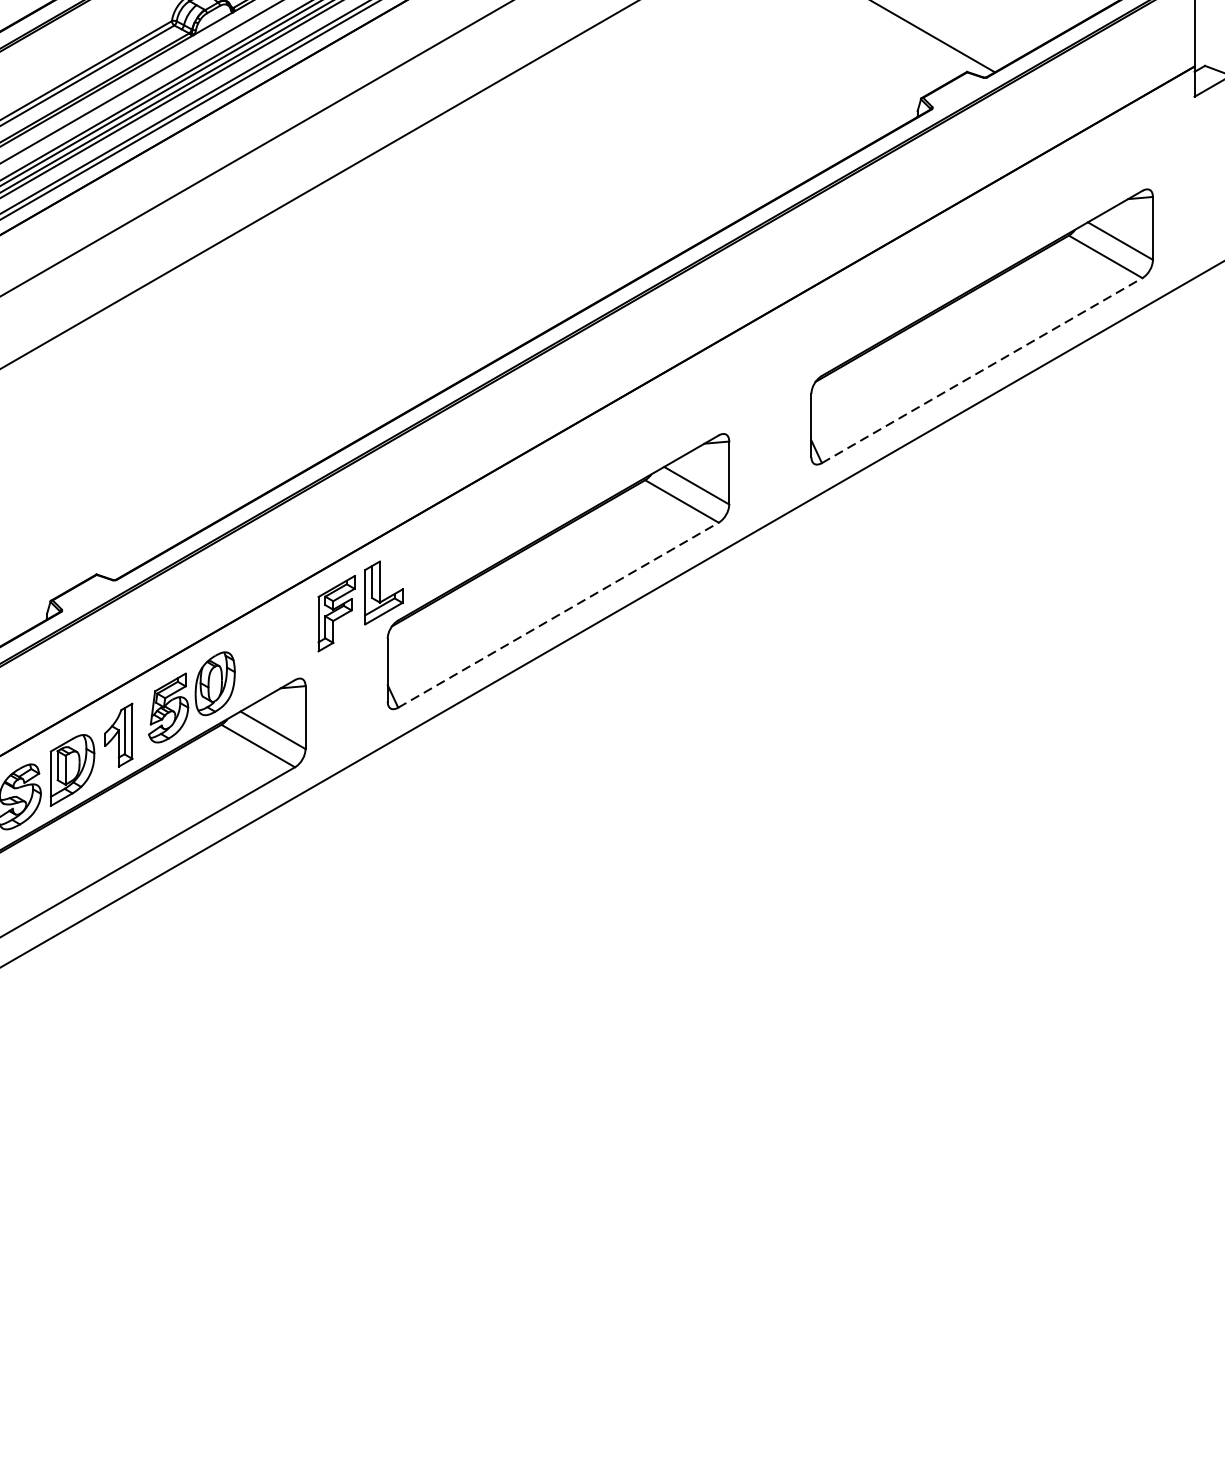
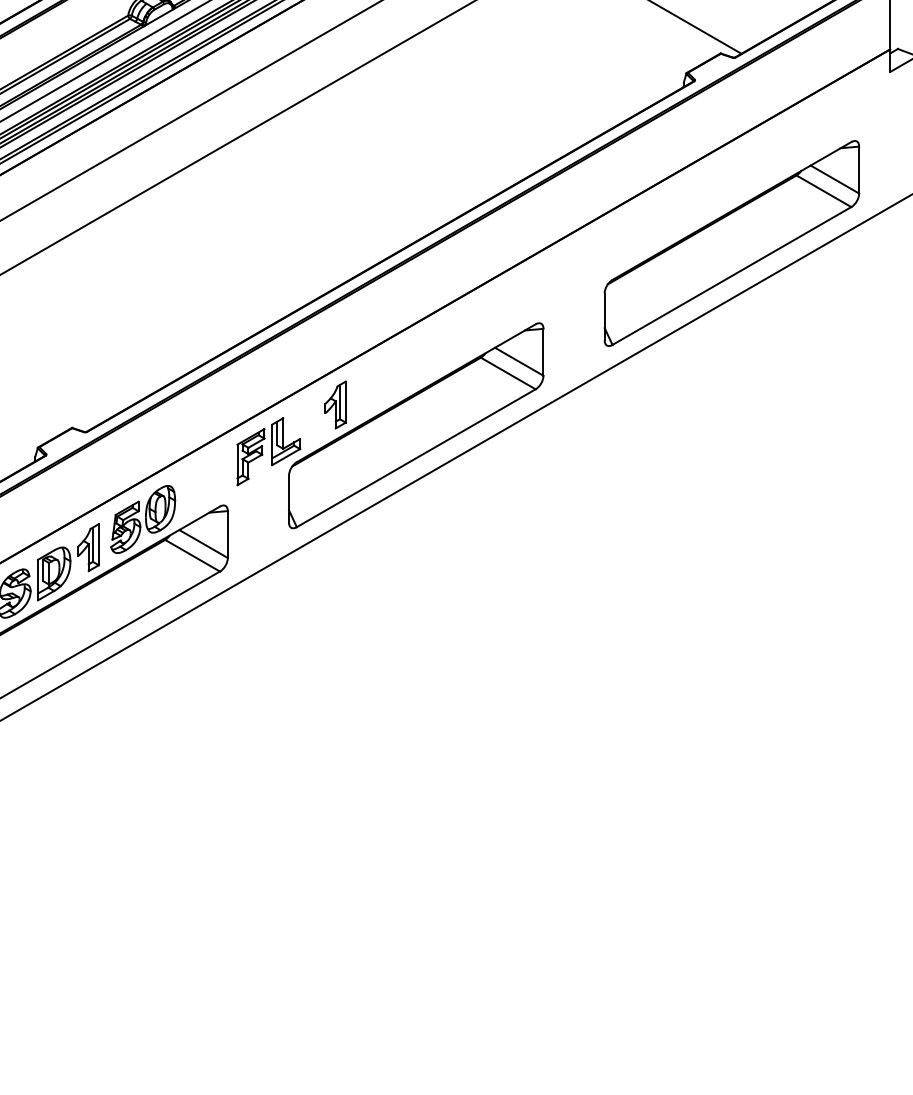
line: (981, 371) -> (731, 276), dashed -> solid
part: (450, 543) -> (335, 404), added
line: (558, 615) -> (416, 458), dashed -> solid

